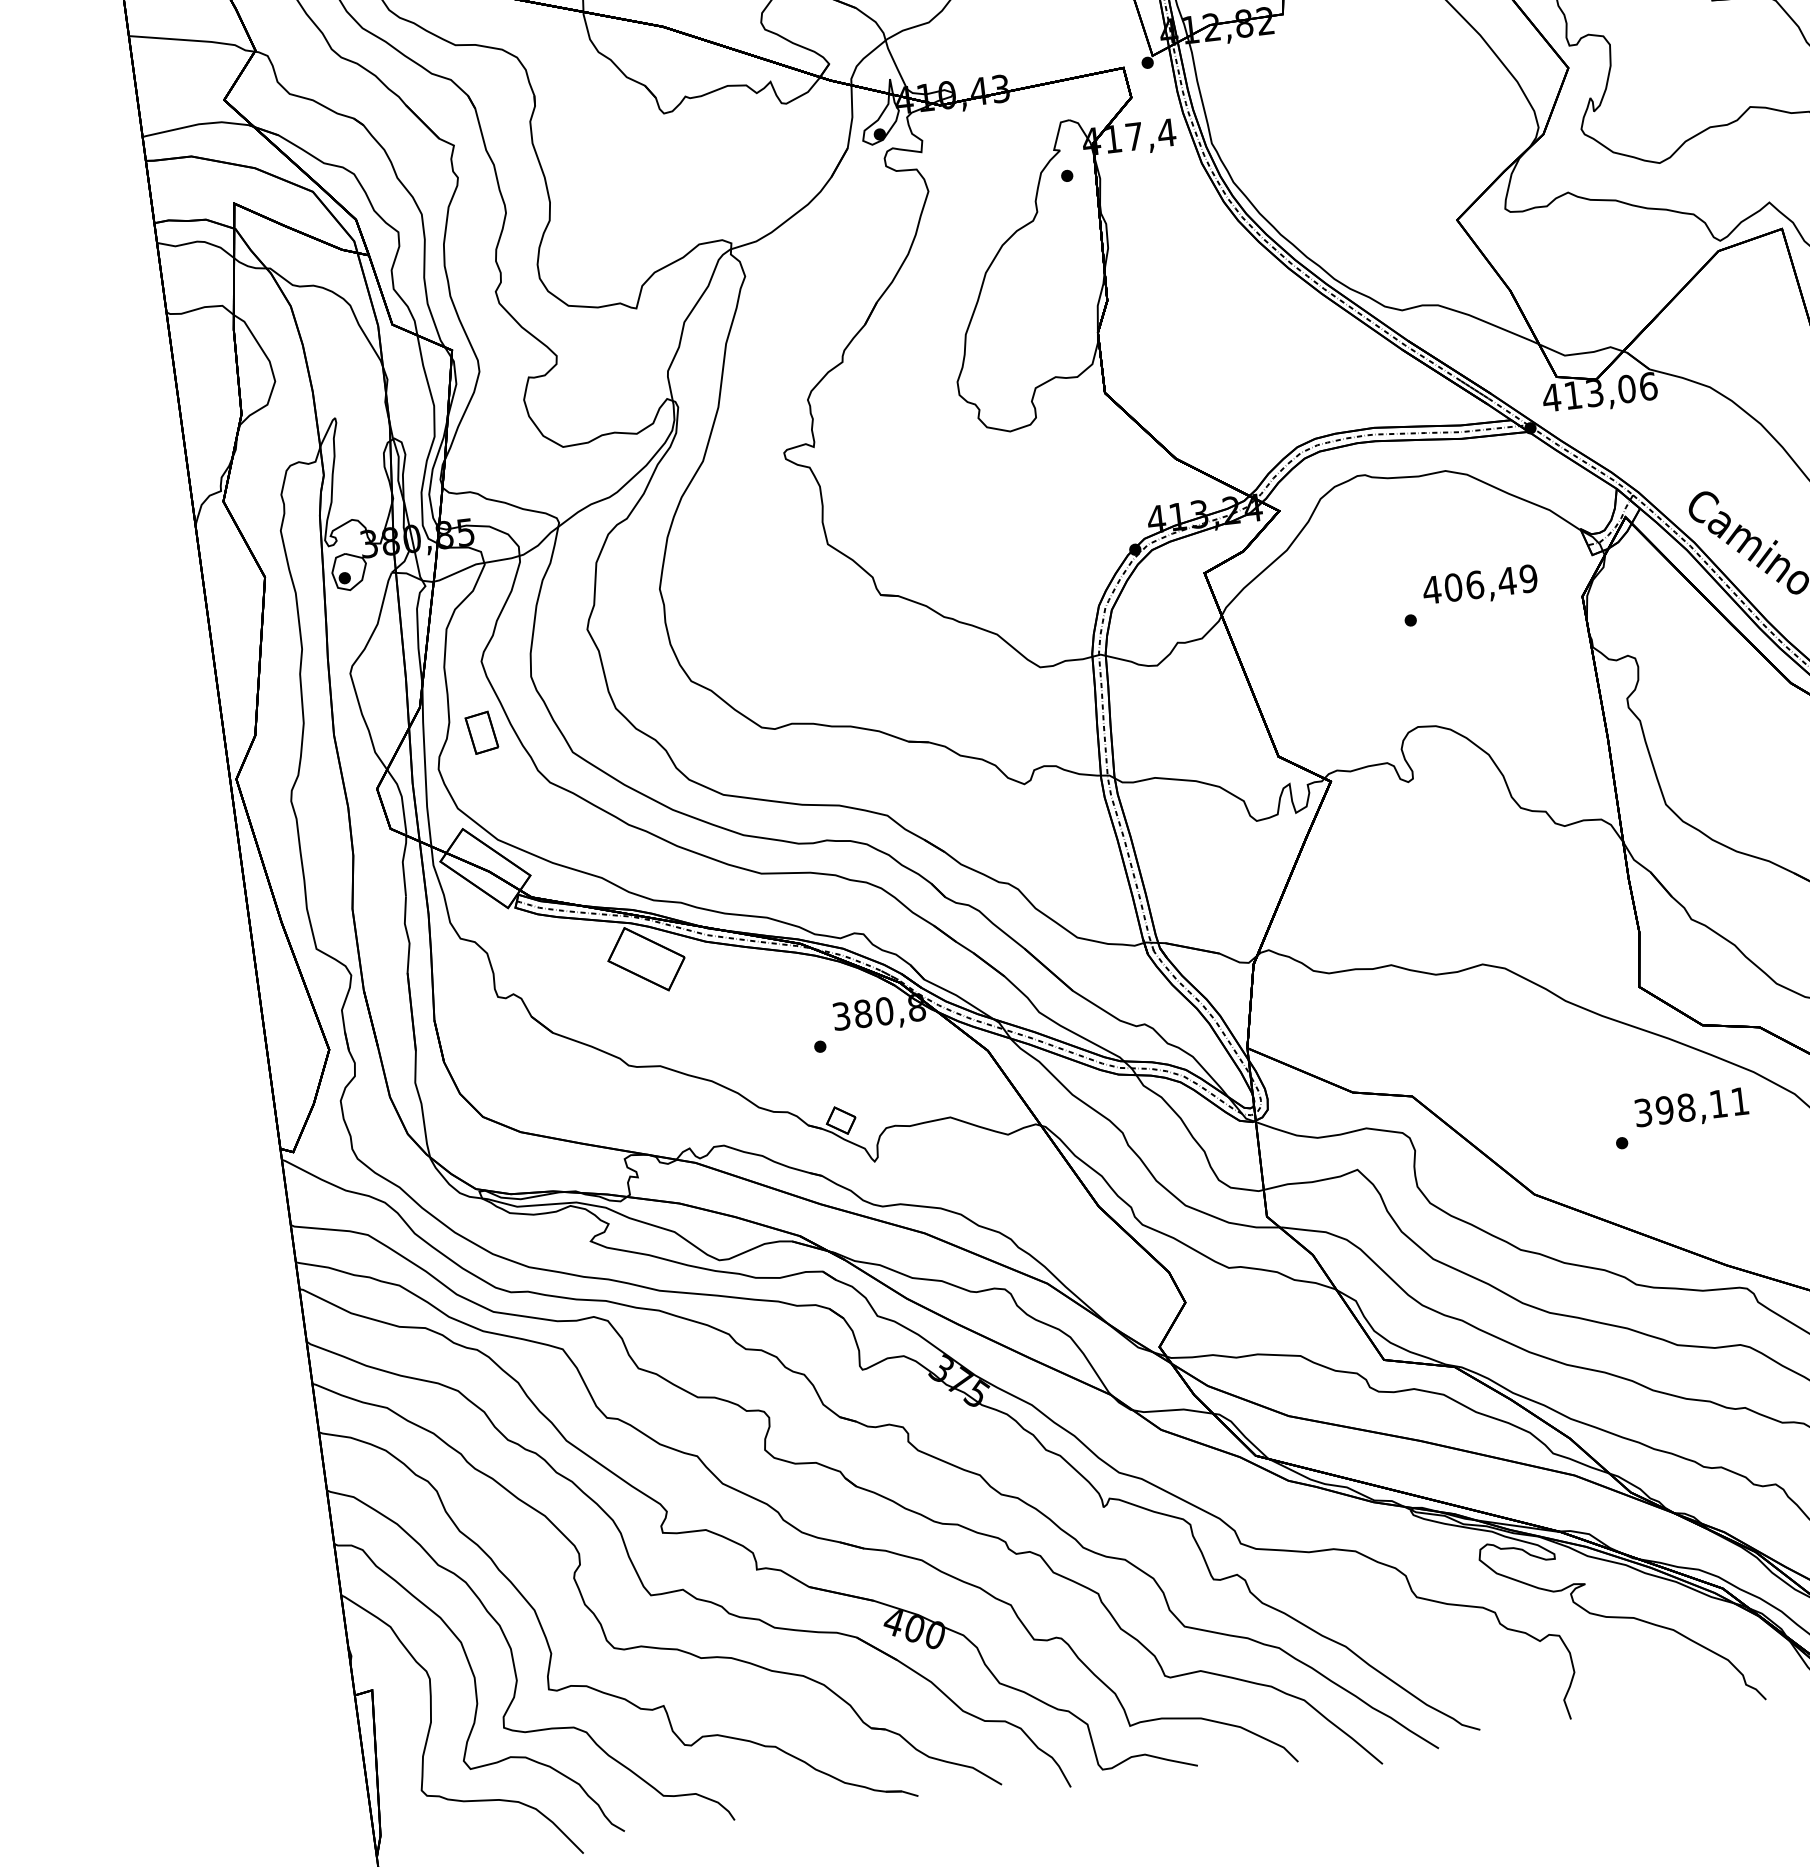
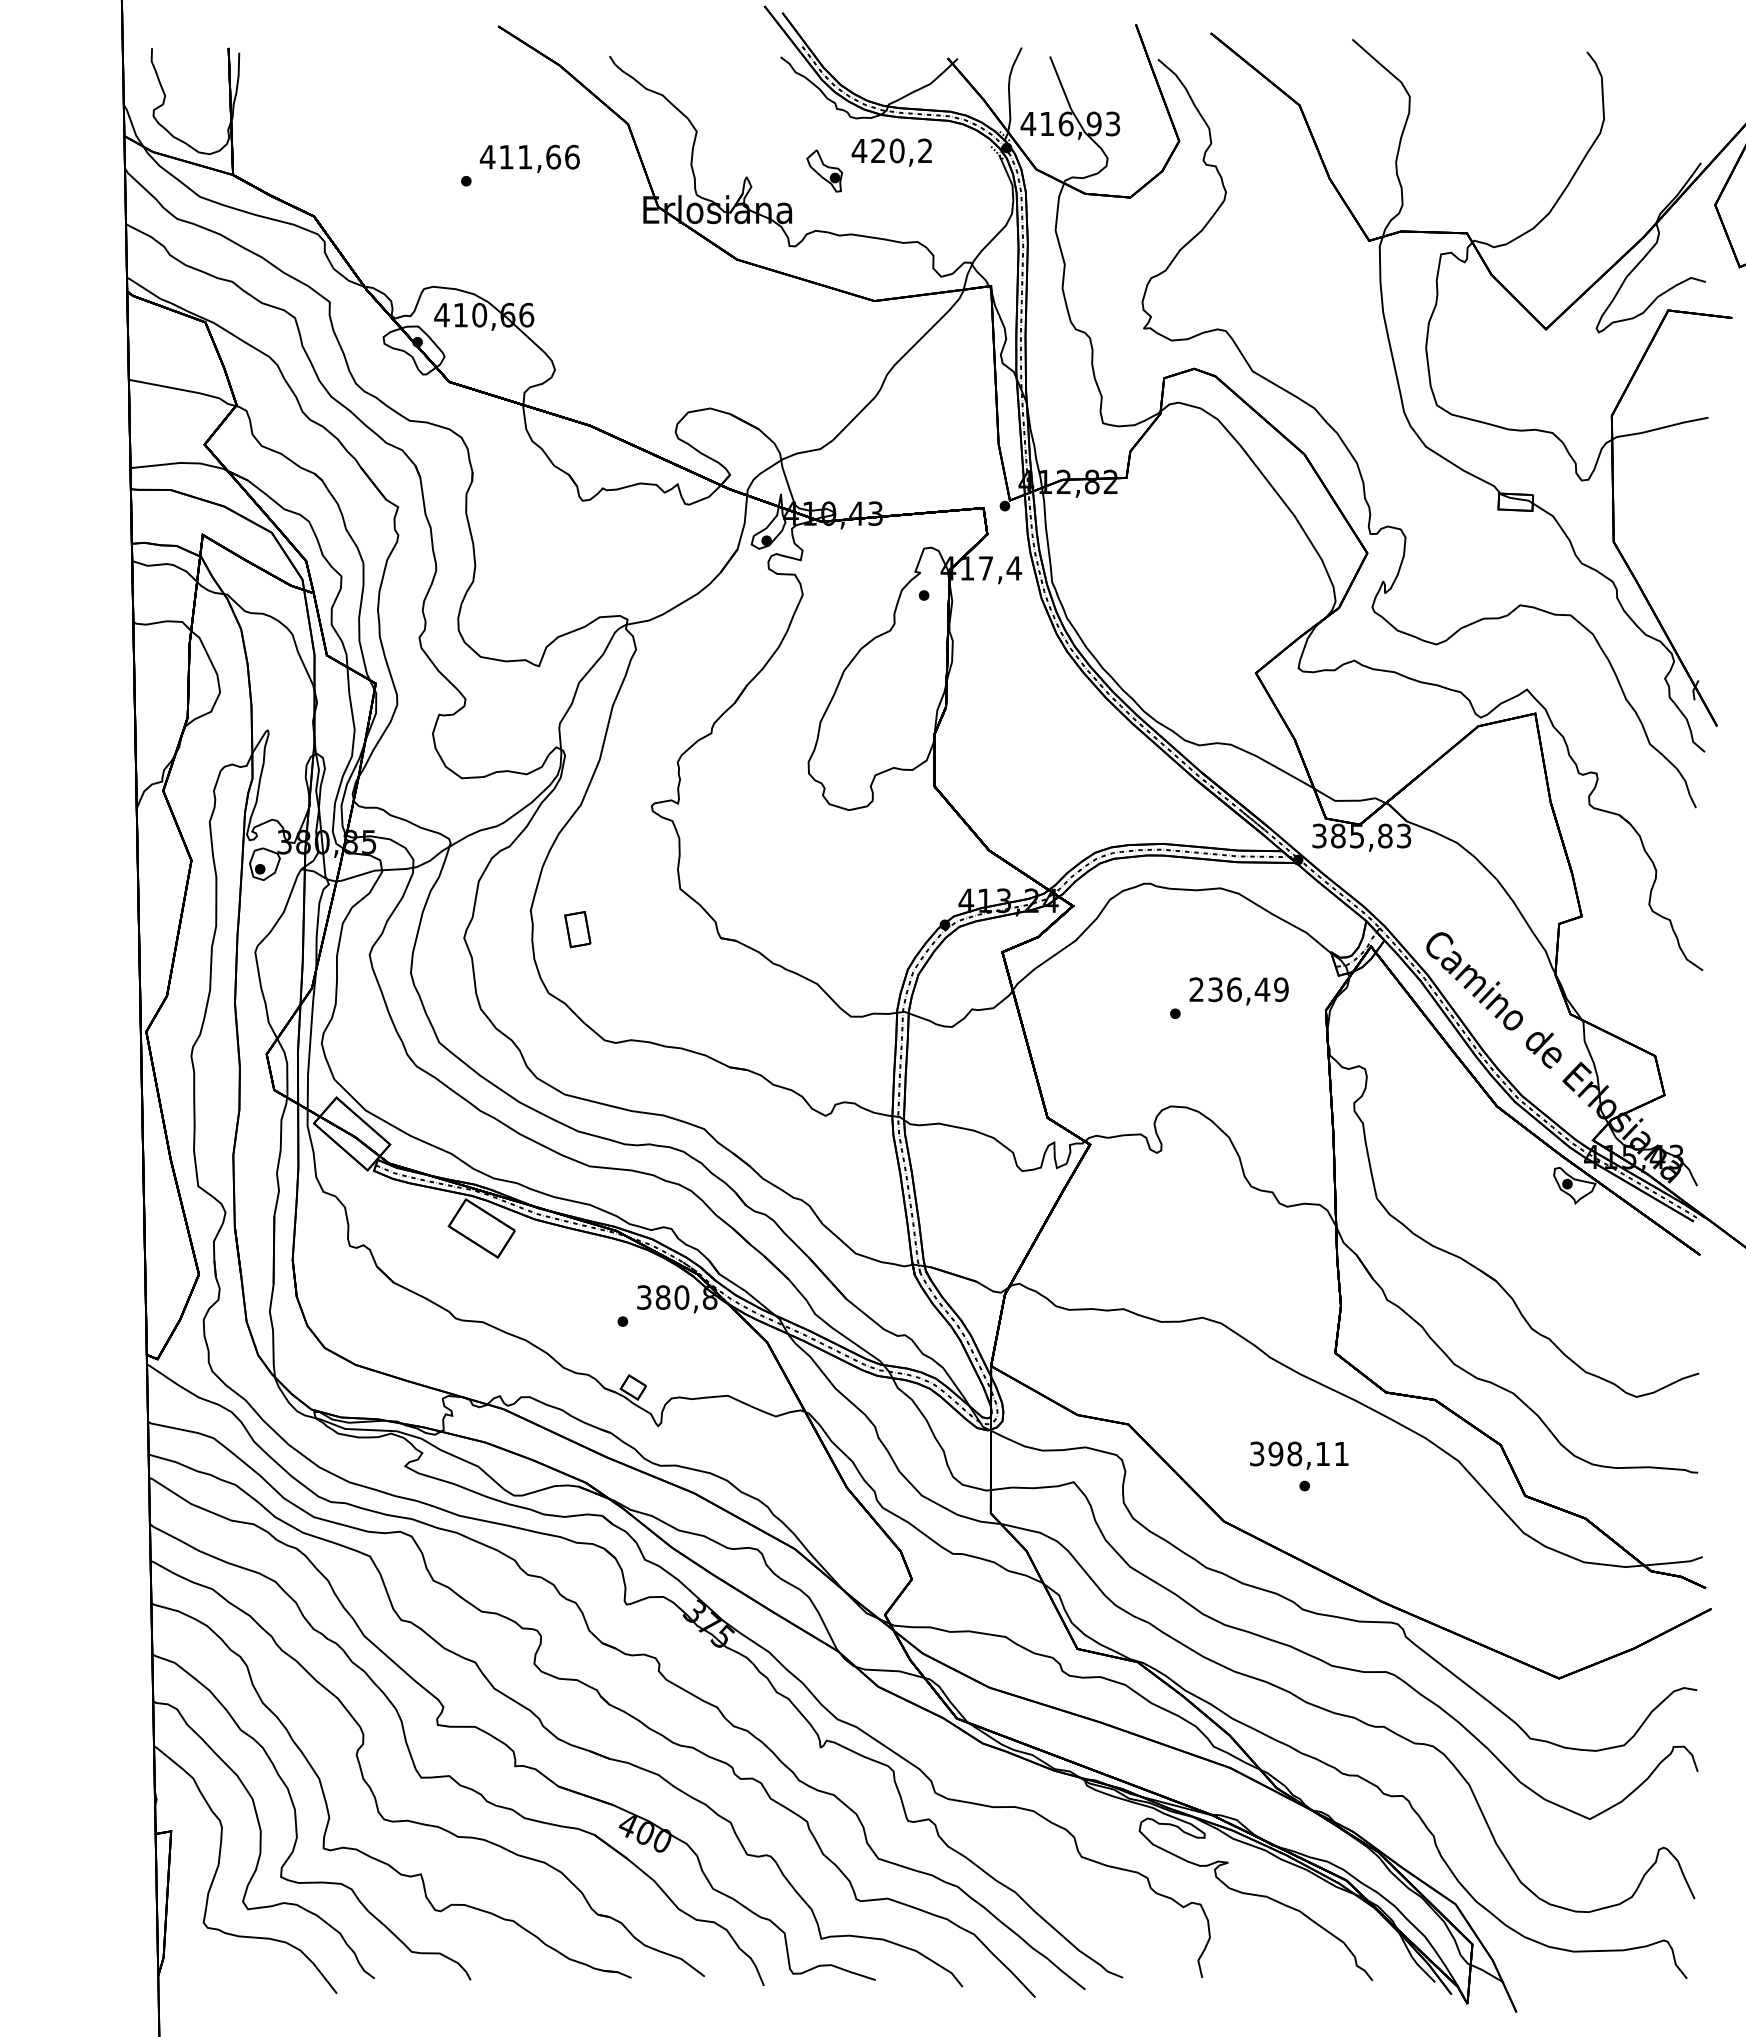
text: (1599, 391) -> (1361, 835), 413,06 -> 385,83
text: (1443, 588) -> (1206, 989), 406,49 -> 236,49
part: (481, 732) -> (577, 929), moved
text: (1692, 1108) -> (1299, 1455), moved

